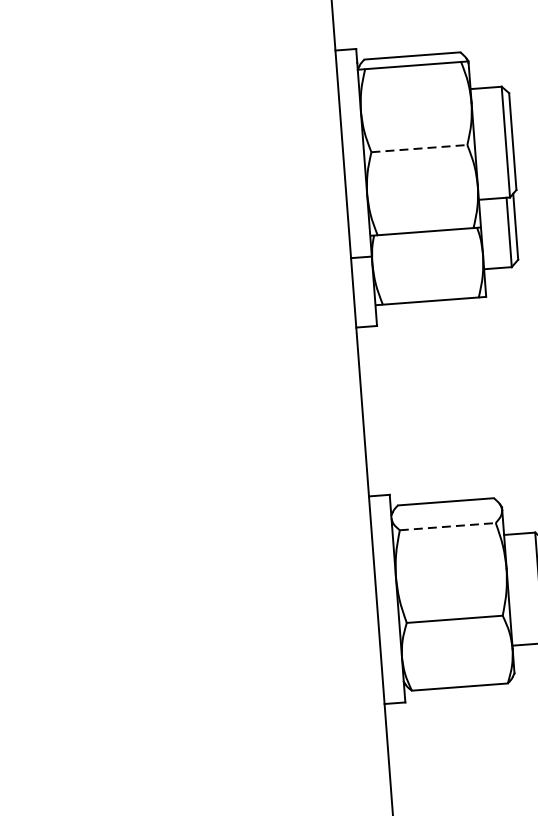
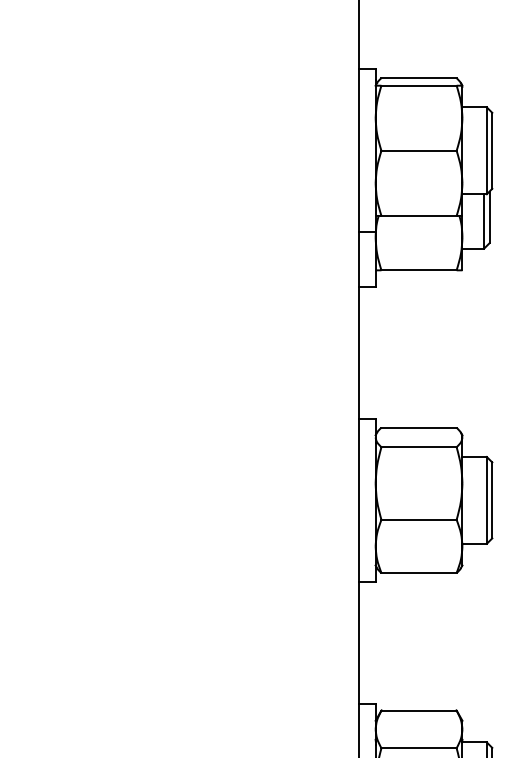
line: (419, 148) -> (419, 150), dashed -> solid
line: (448, 526) -> (419, 447), dashed -> solid

